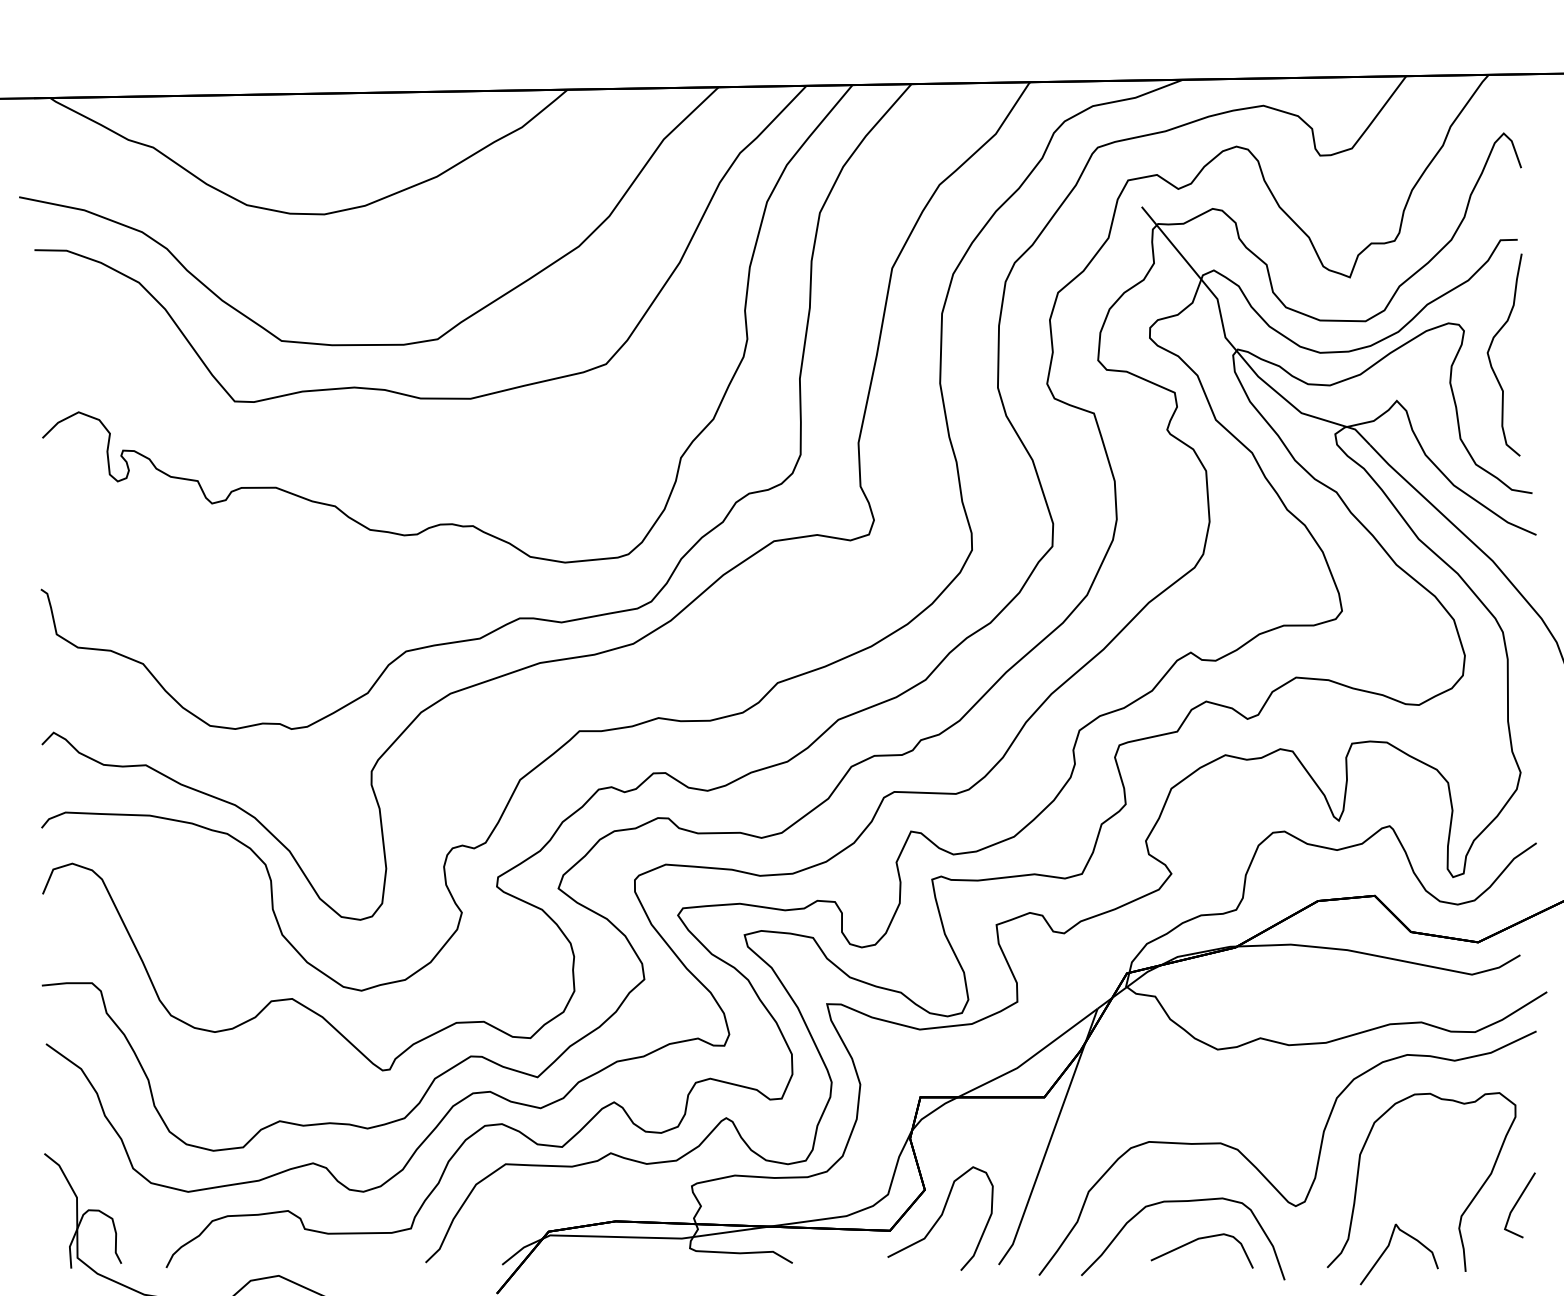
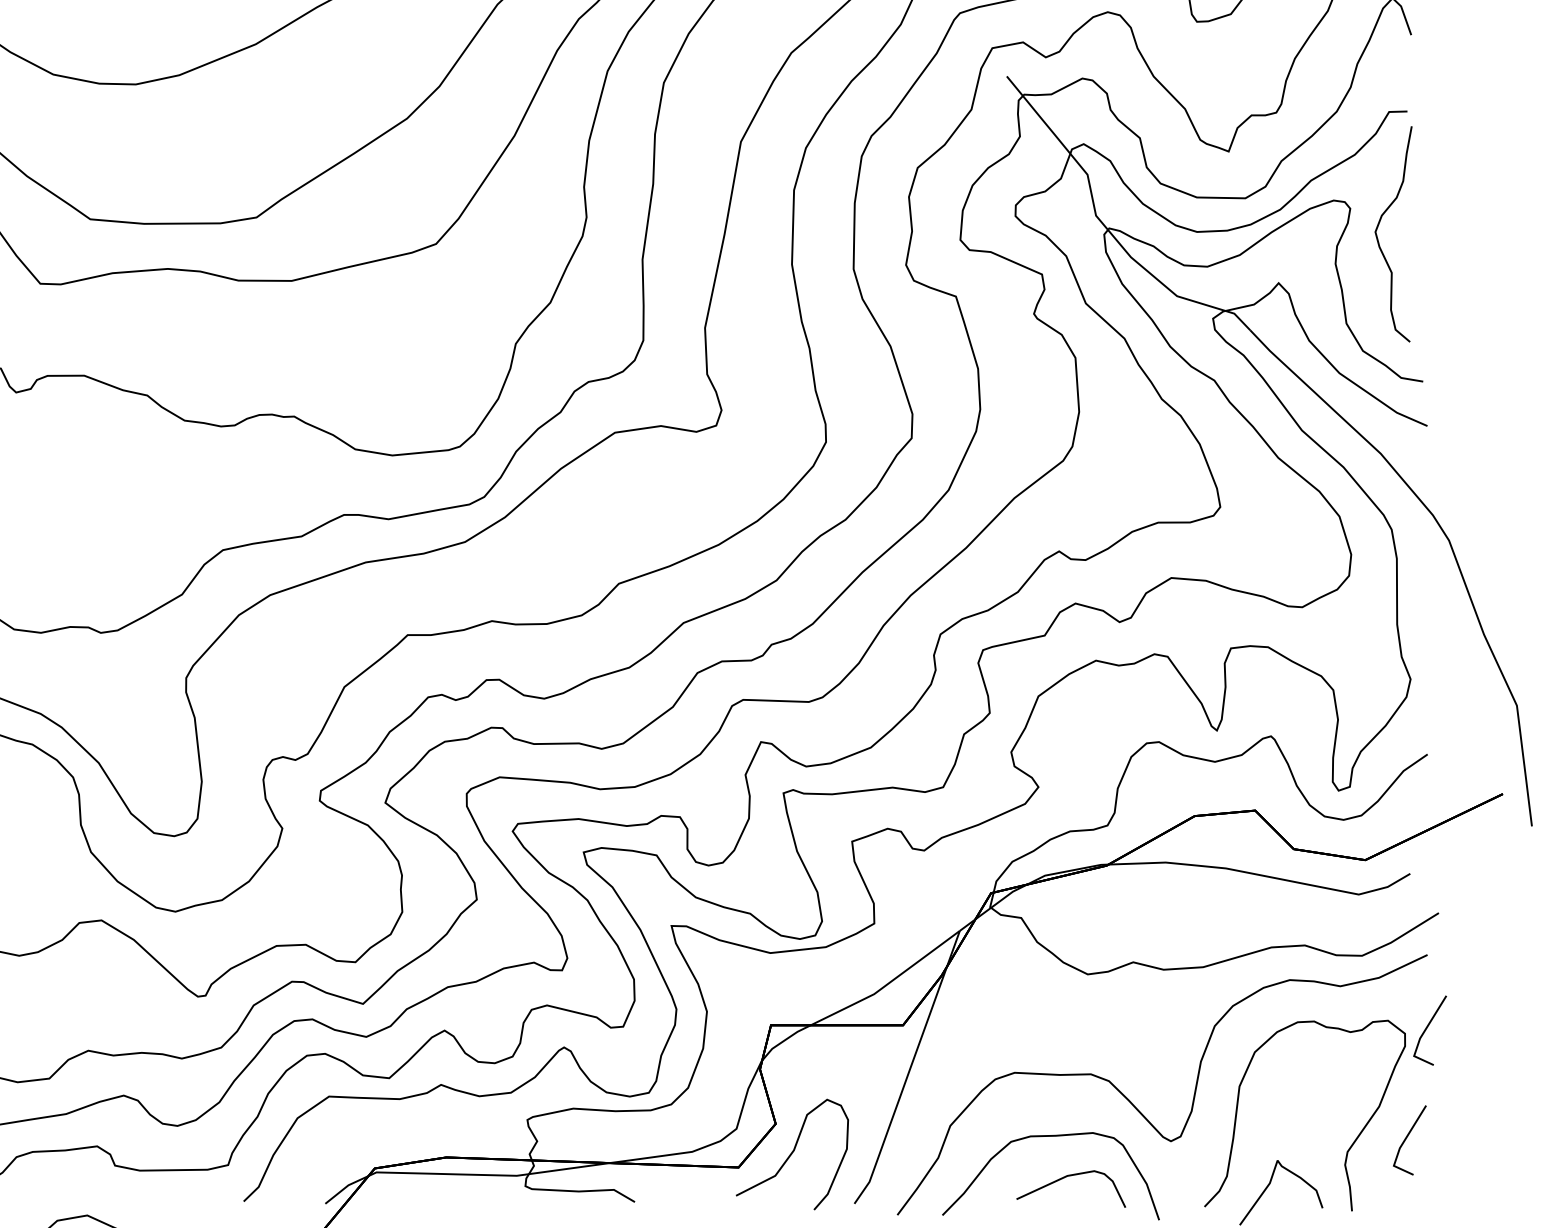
line: (1536, 1100) -> (1427, 1028), added

